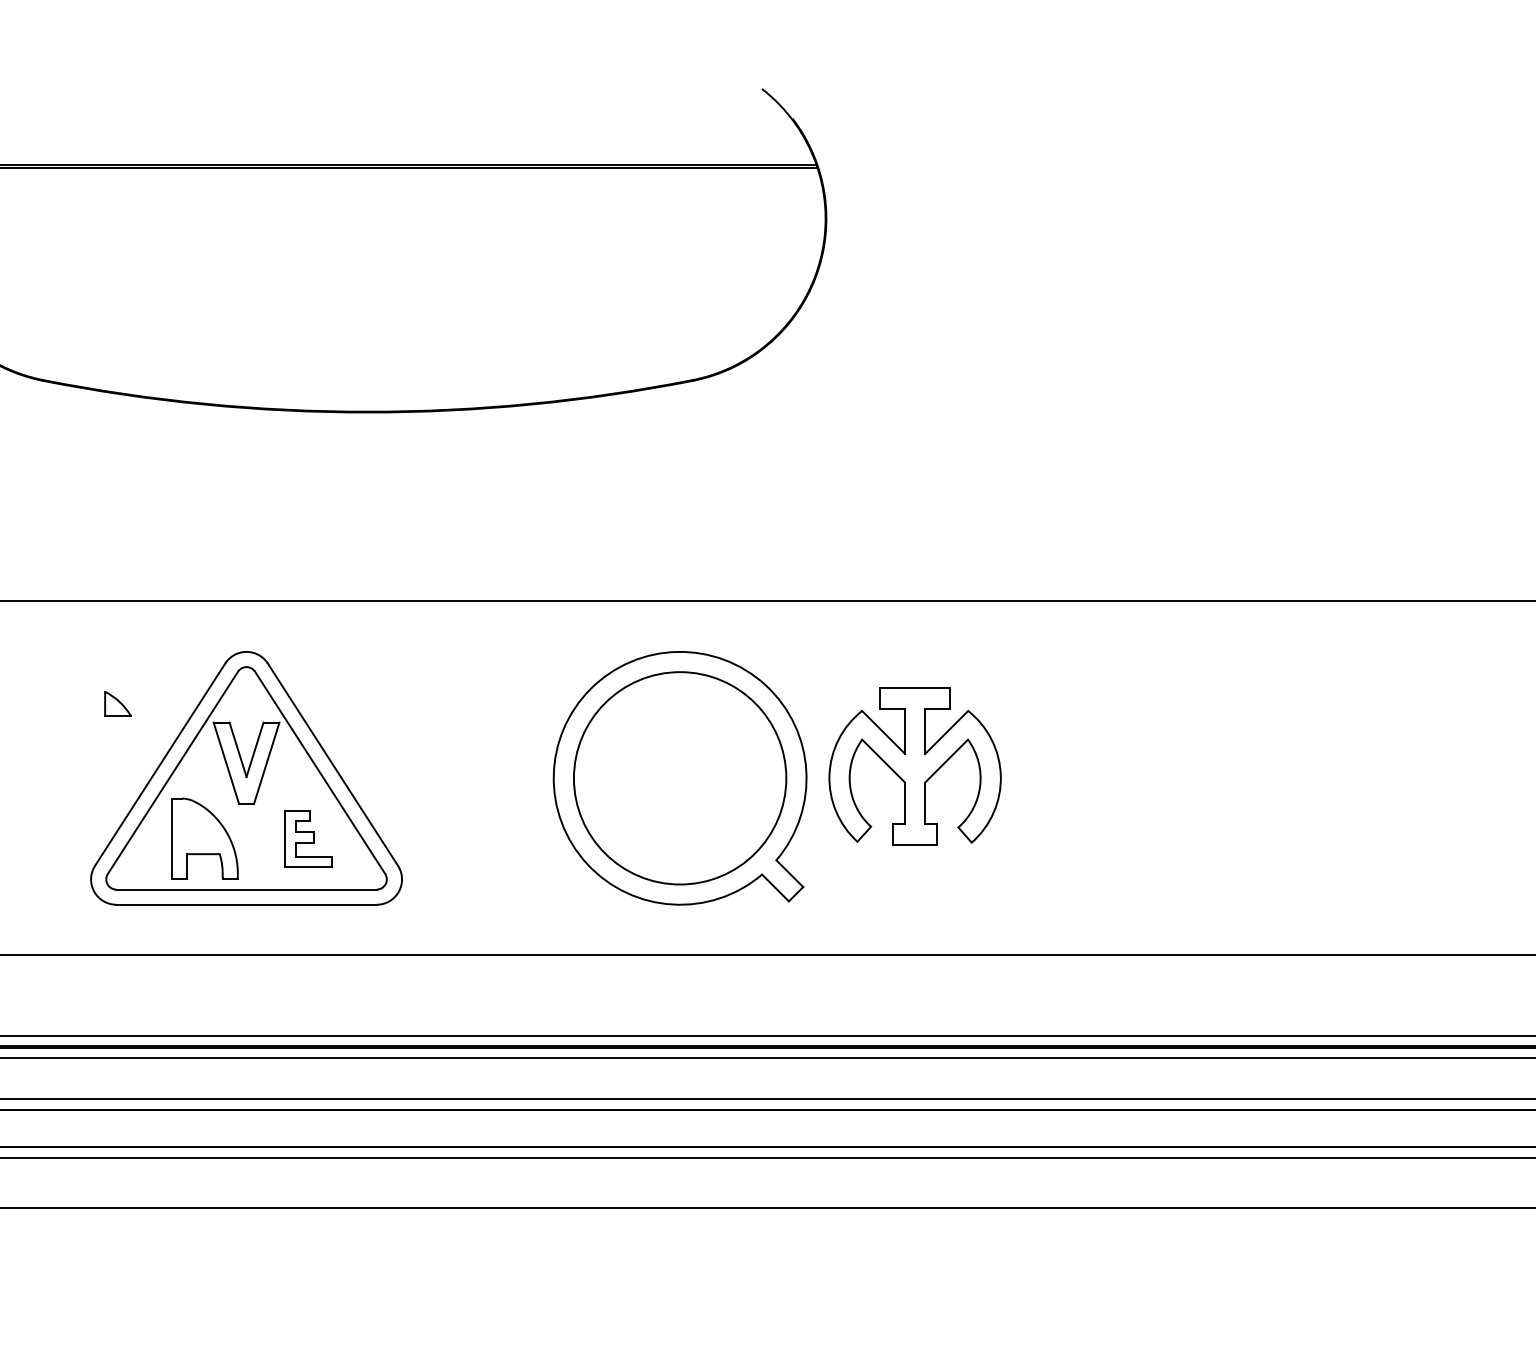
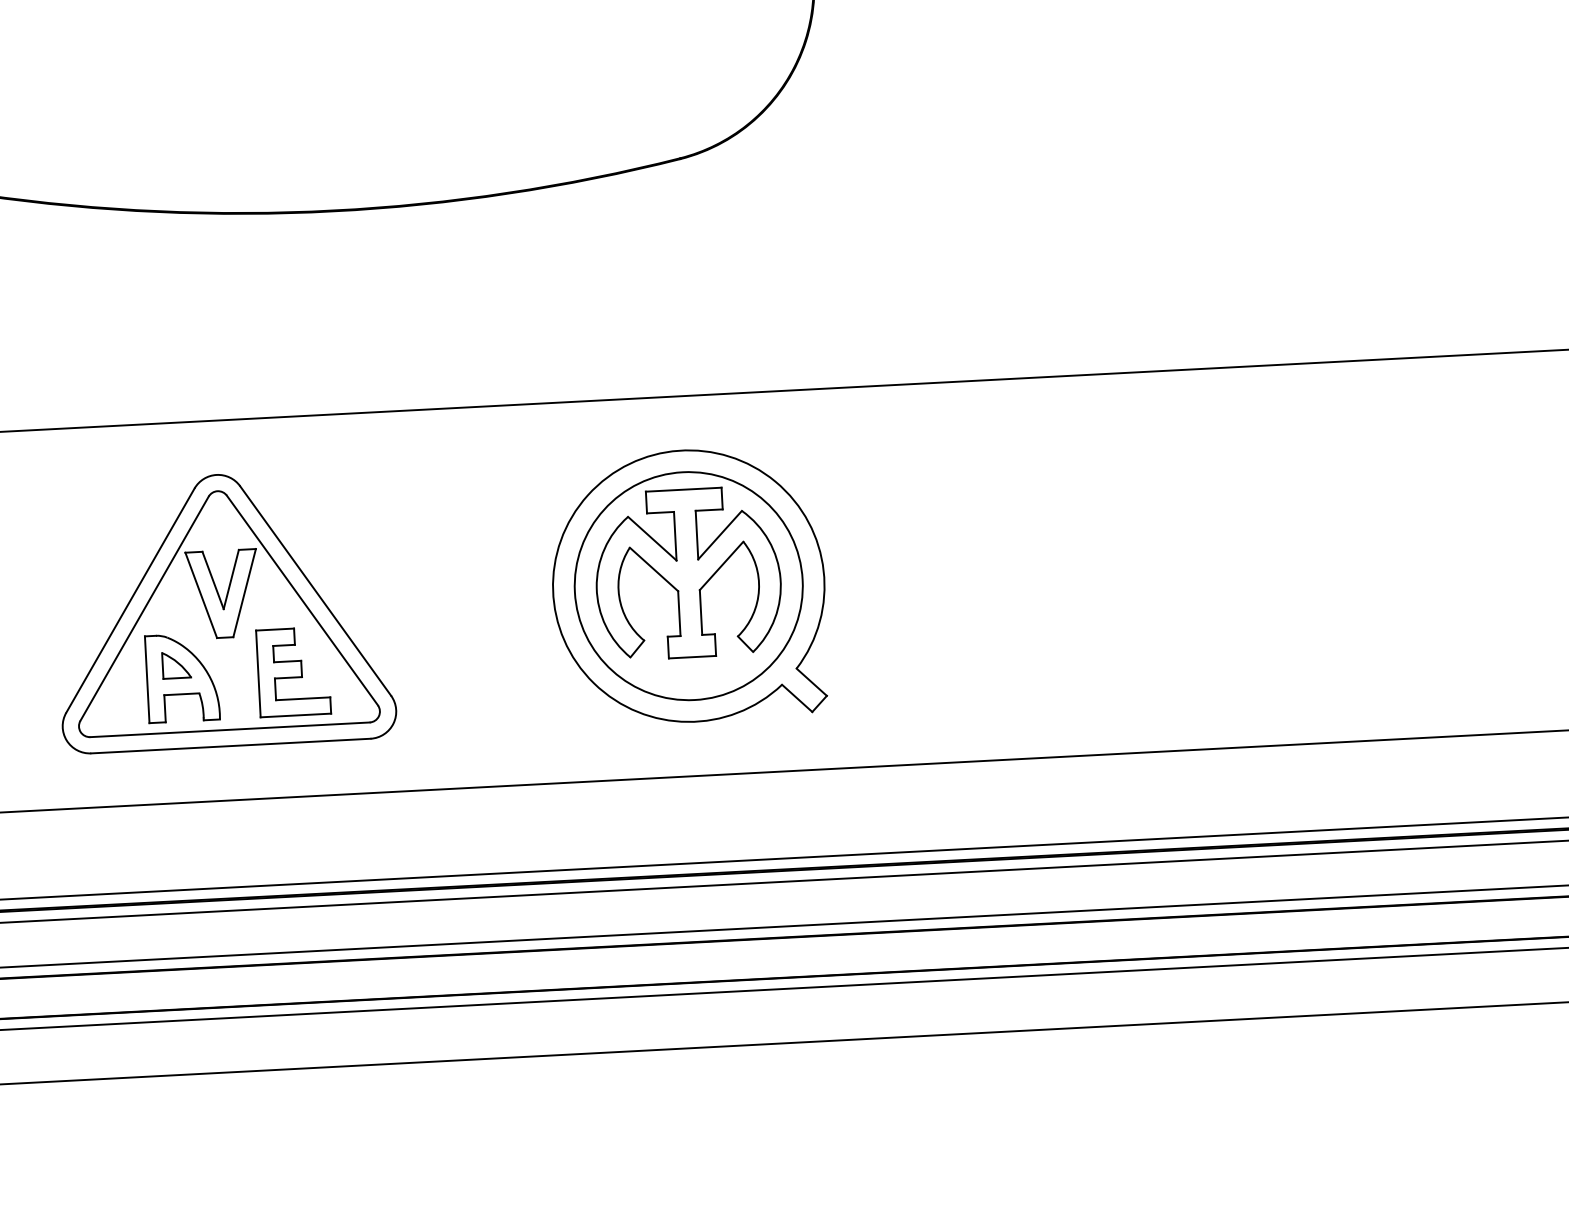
part: (117, 703) -> (176, 664), moved
part: (914, 766) -> (687, 573), moved
part: (308, 838) -> (293, 671), size x1.43

